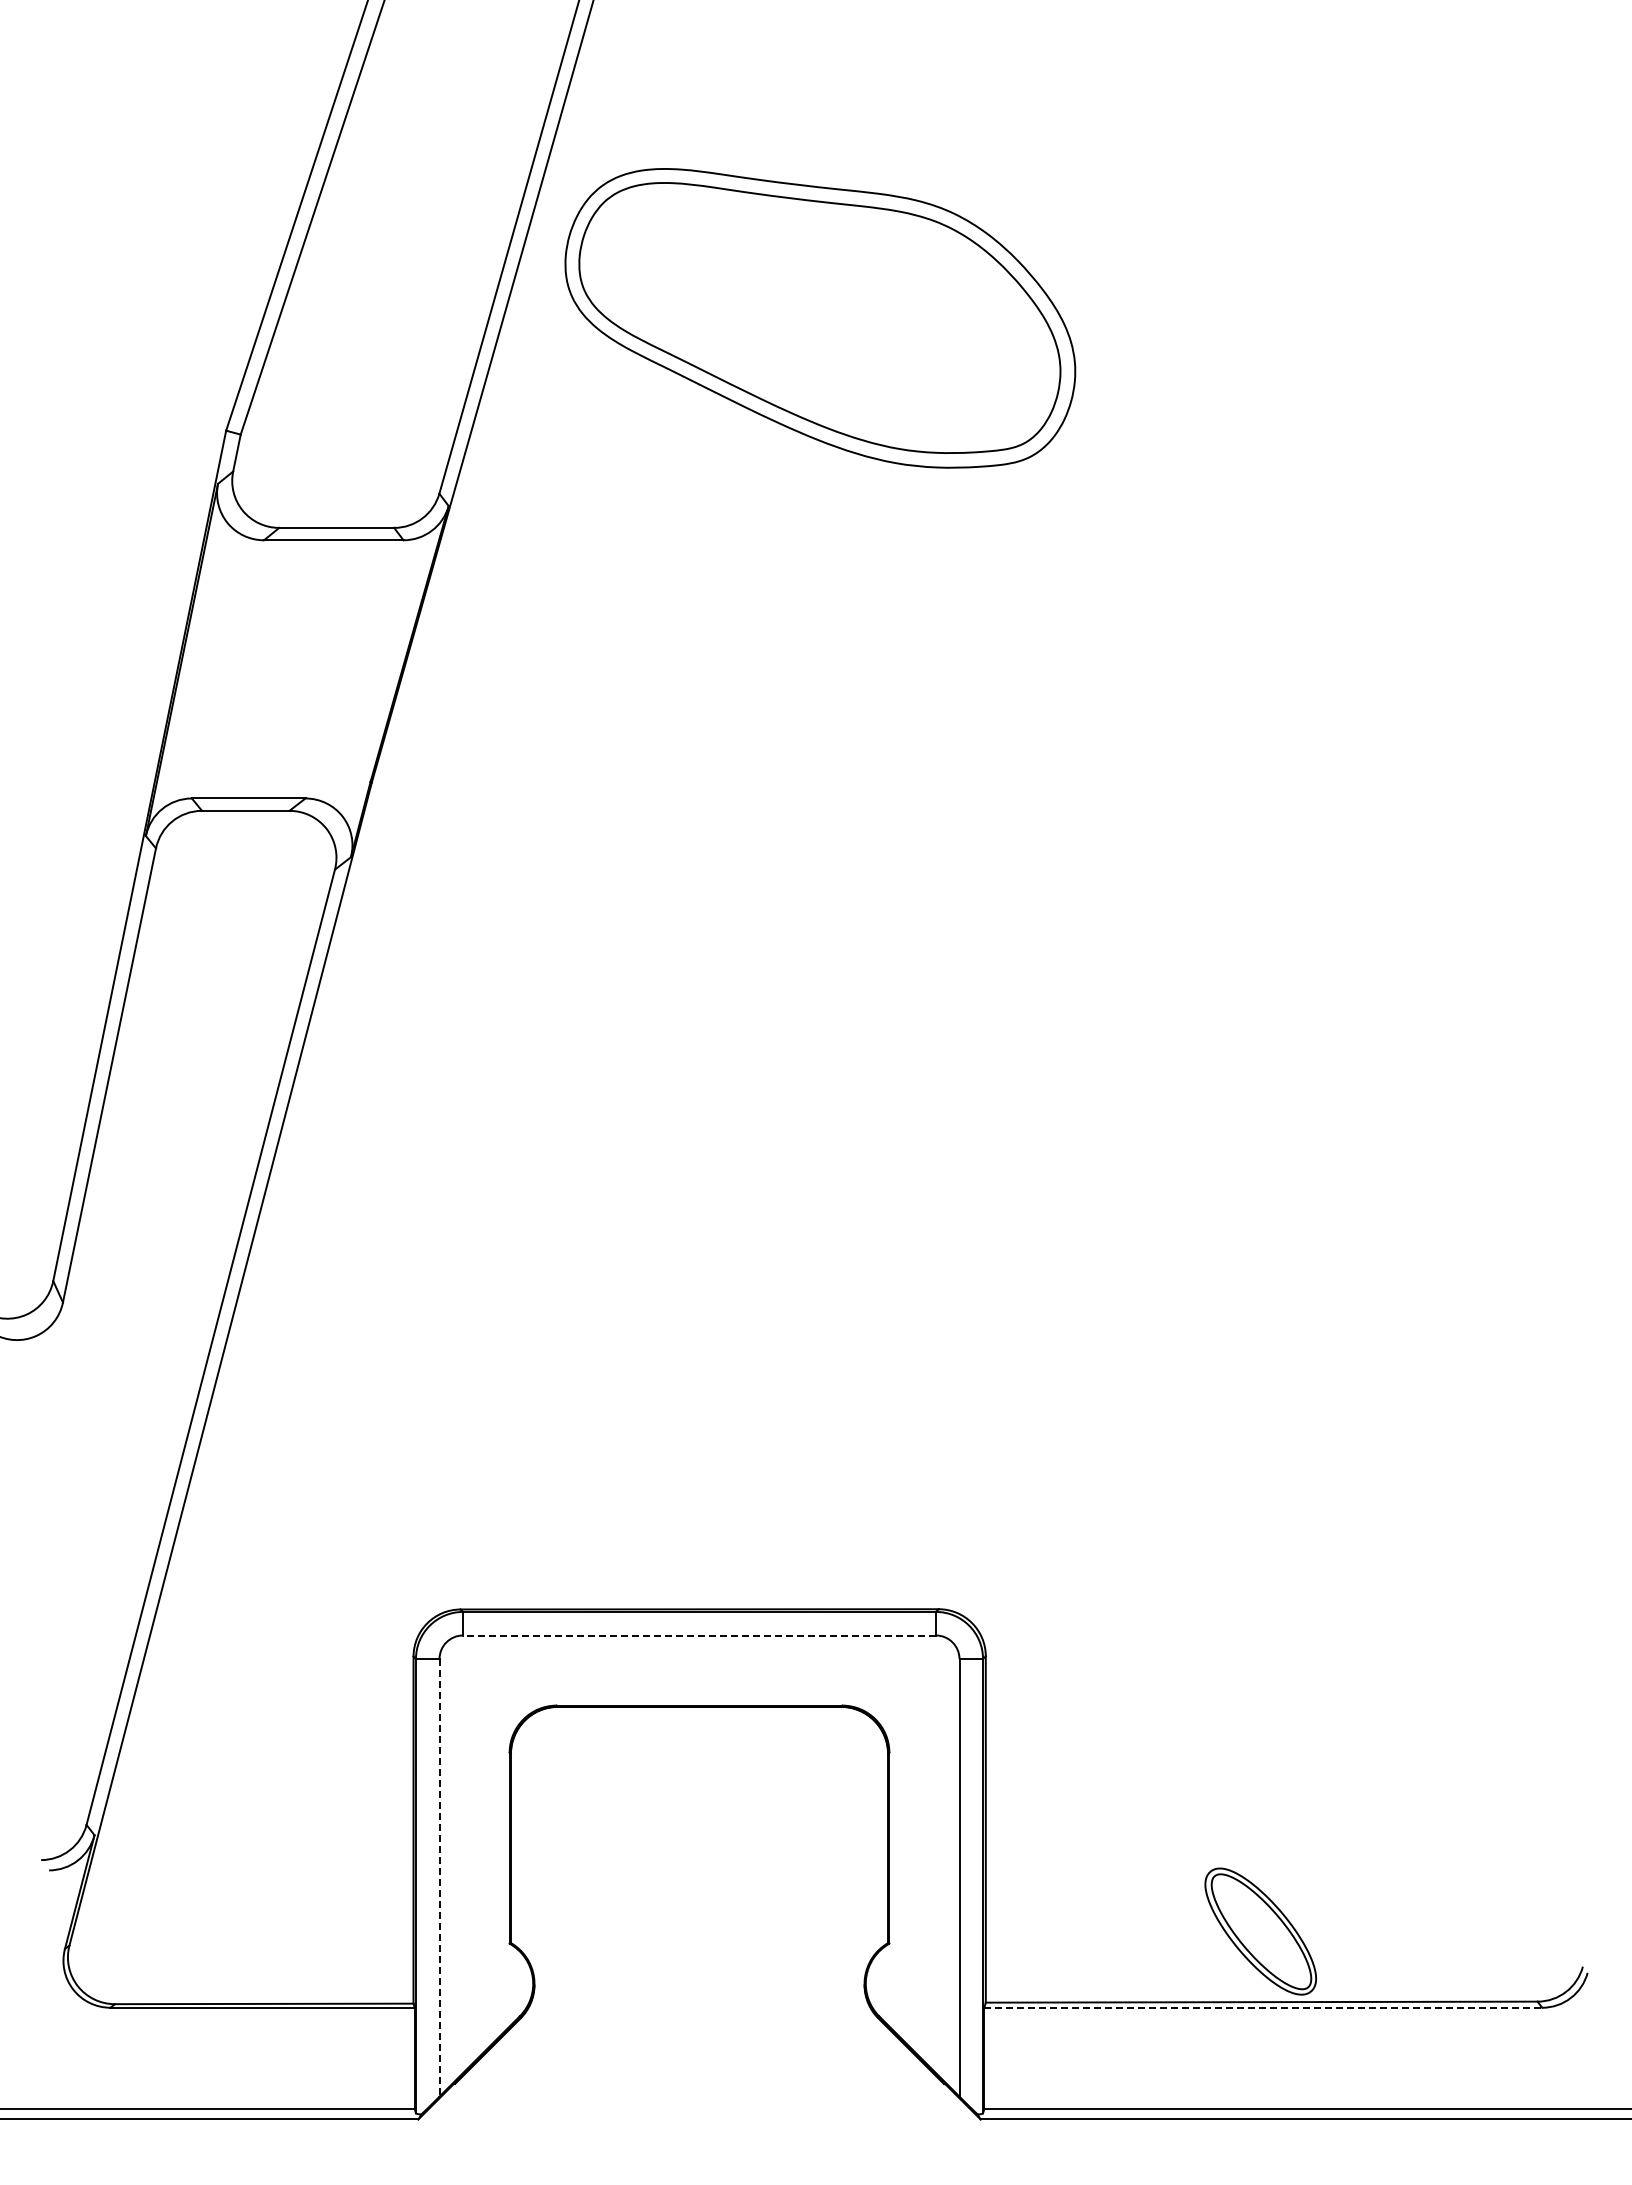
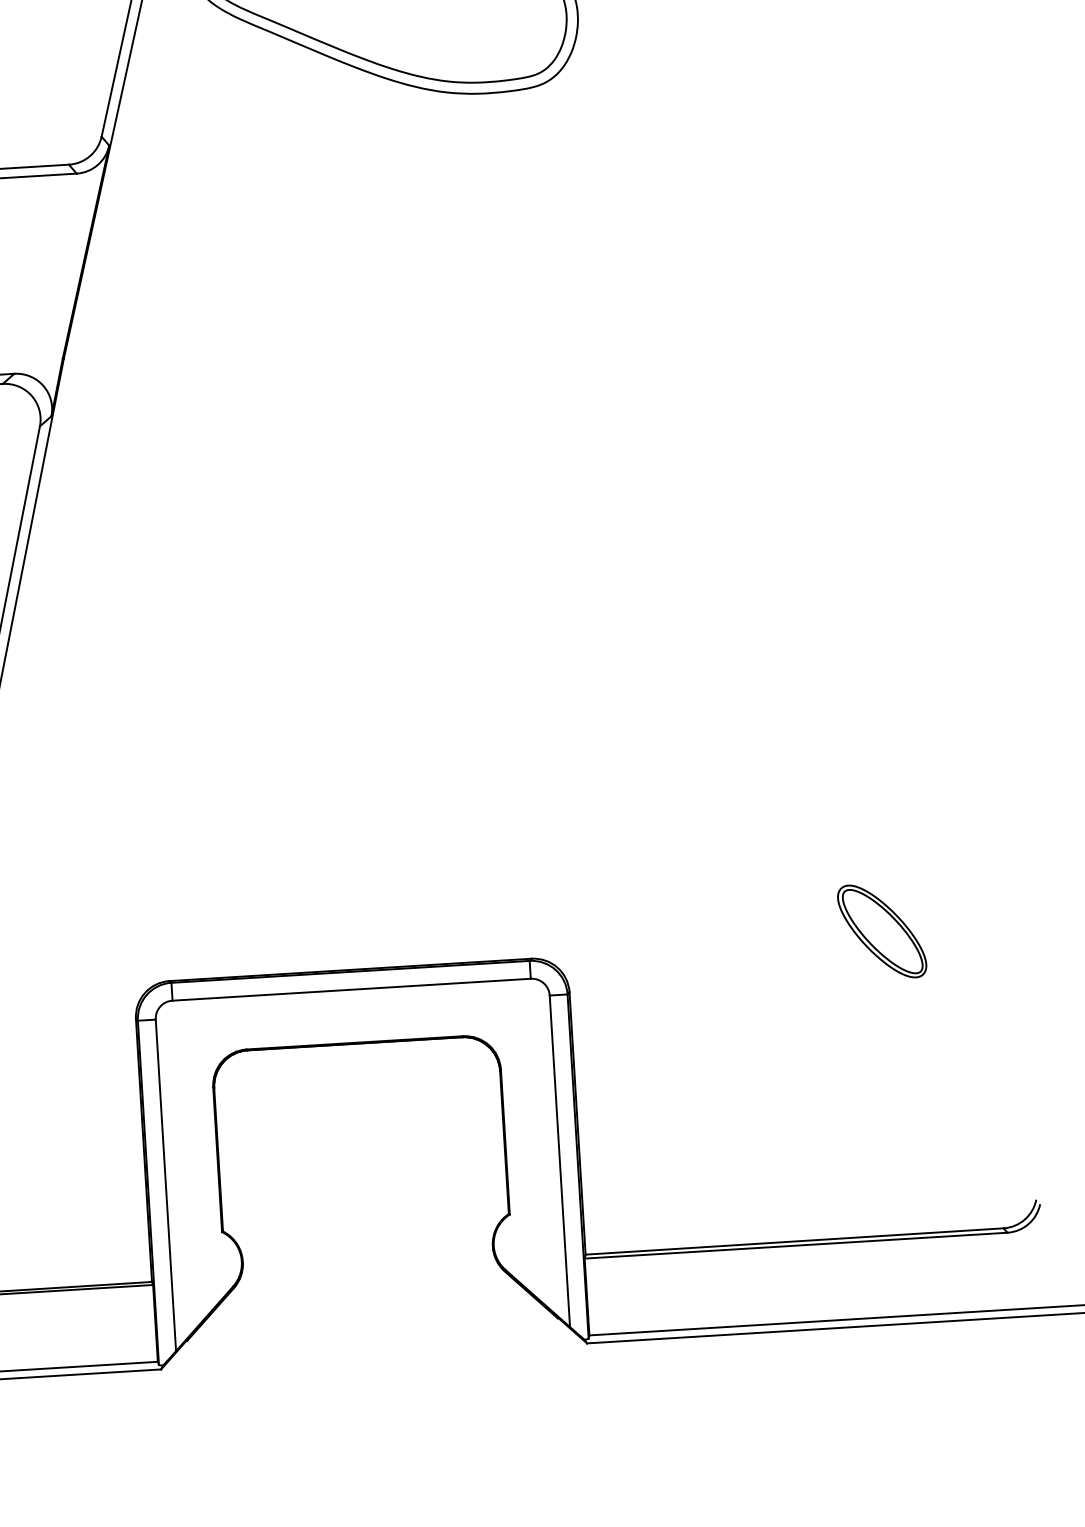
line: (699, 1635) -> (351, 989), dashed -> solid
line: (439, 1877) -> (165, 1185), dashed -> solid
part: (1260, 1931) -> (881, 931), moved
line: (1263, 2007) -> (796, 1245), dashed -> solid

